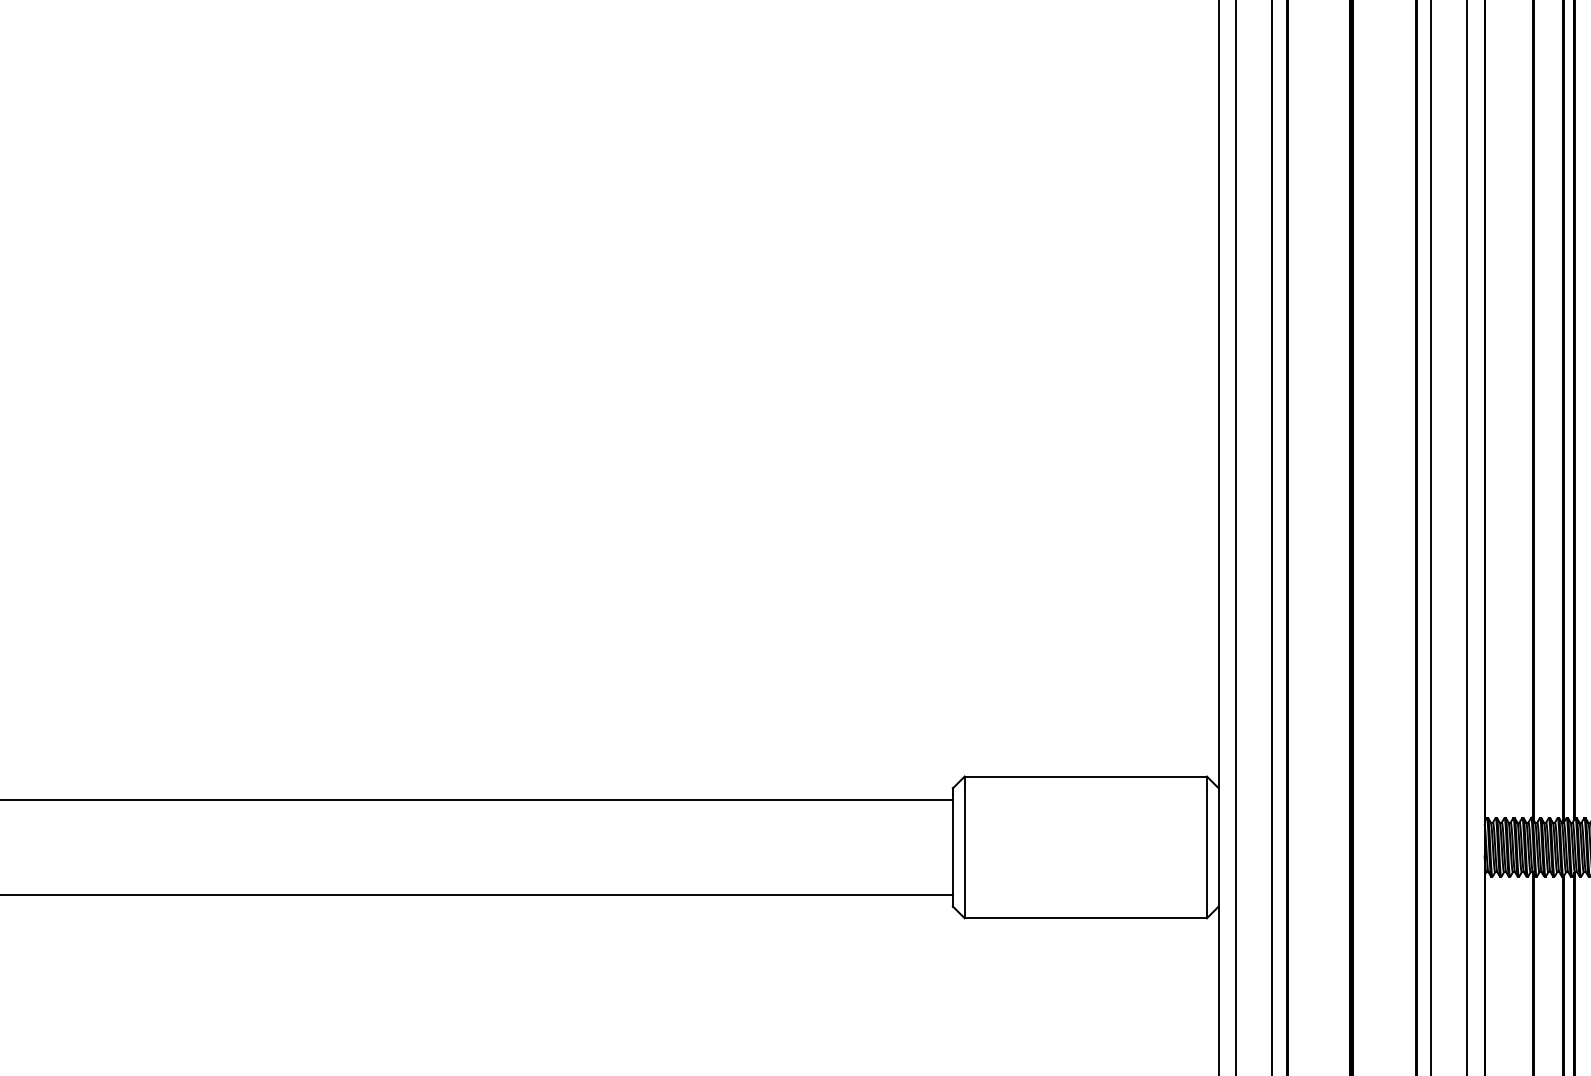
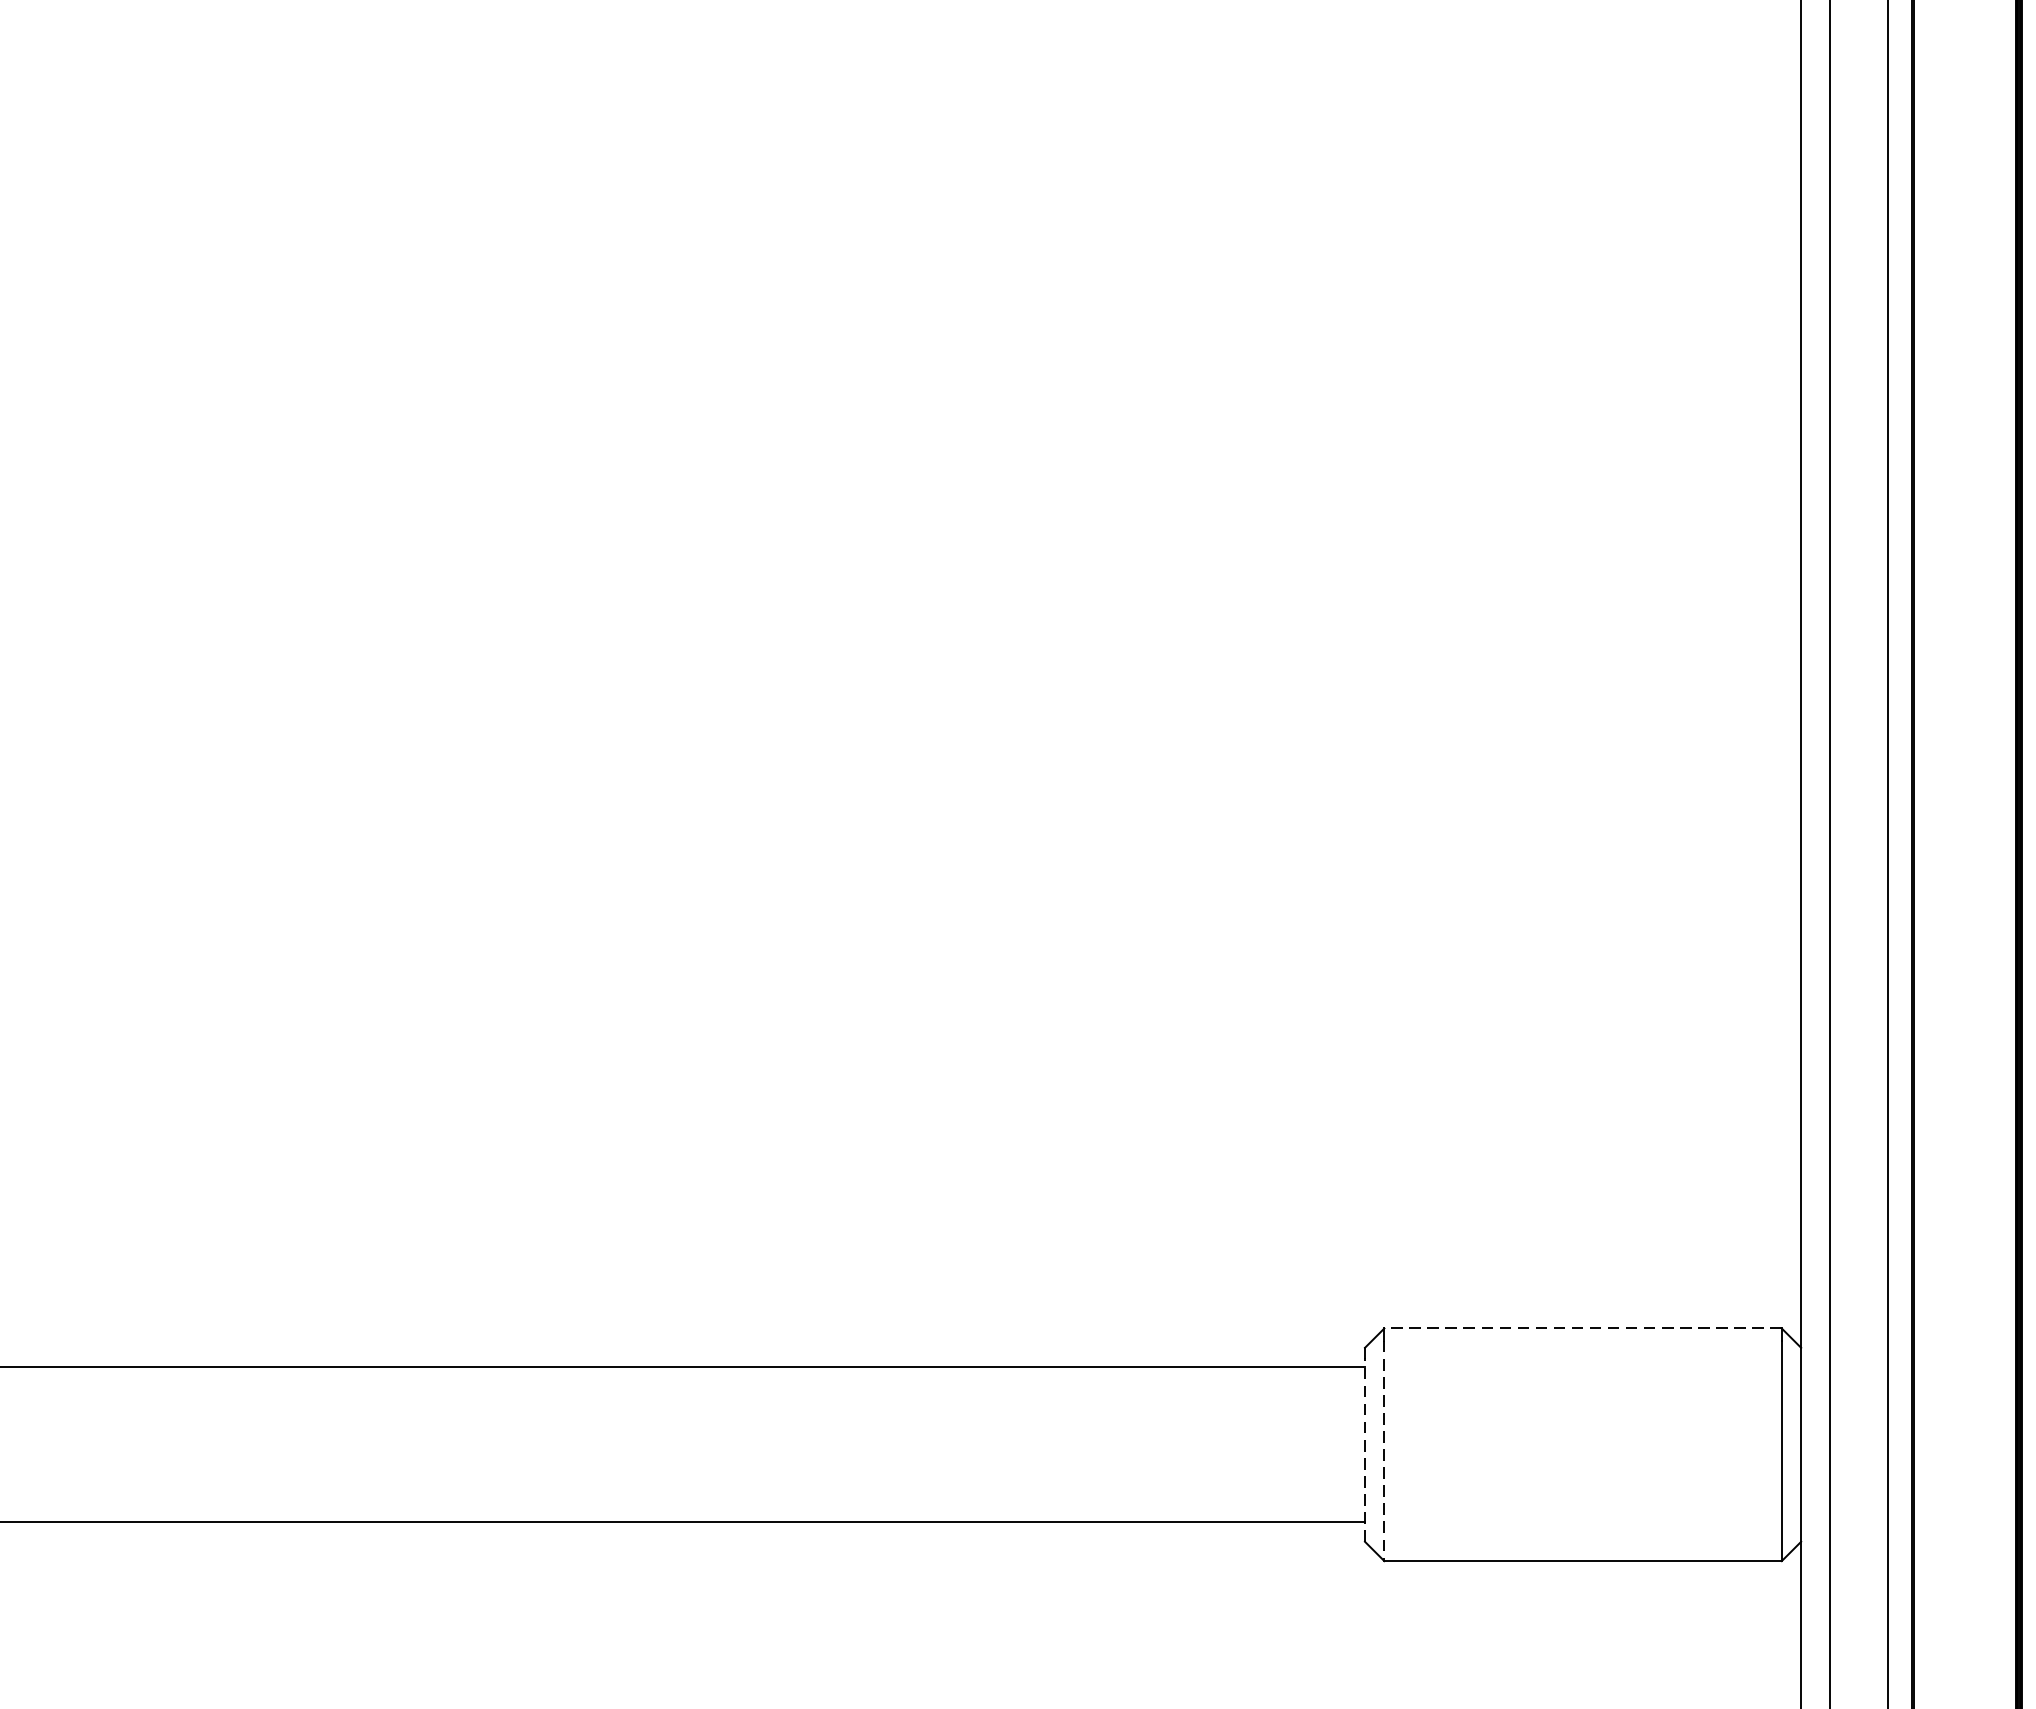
line: (1085, 776) -> (1582, 1328), solid -> dashed
line: (952, 850) -> (1364, 1449), solid -> dashed
line: (964, 851) -> (1384, 1451), solid -> dashed

